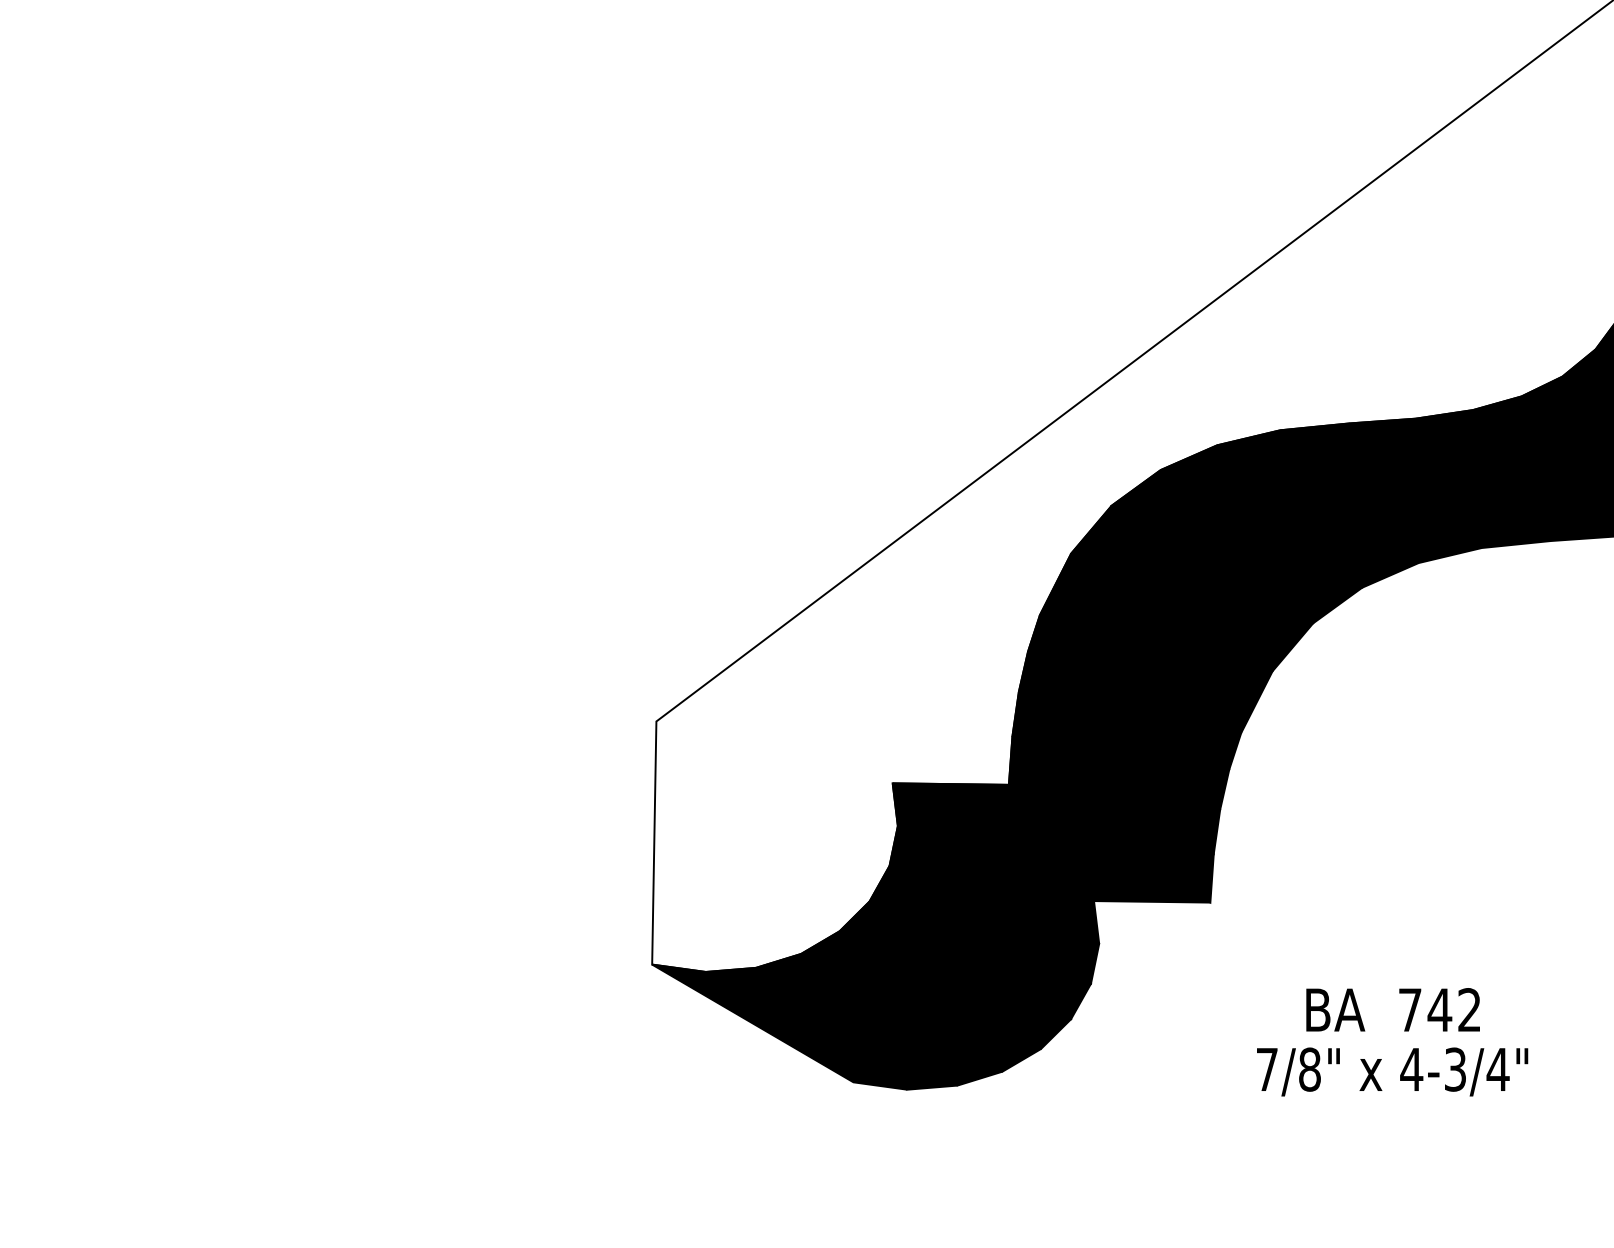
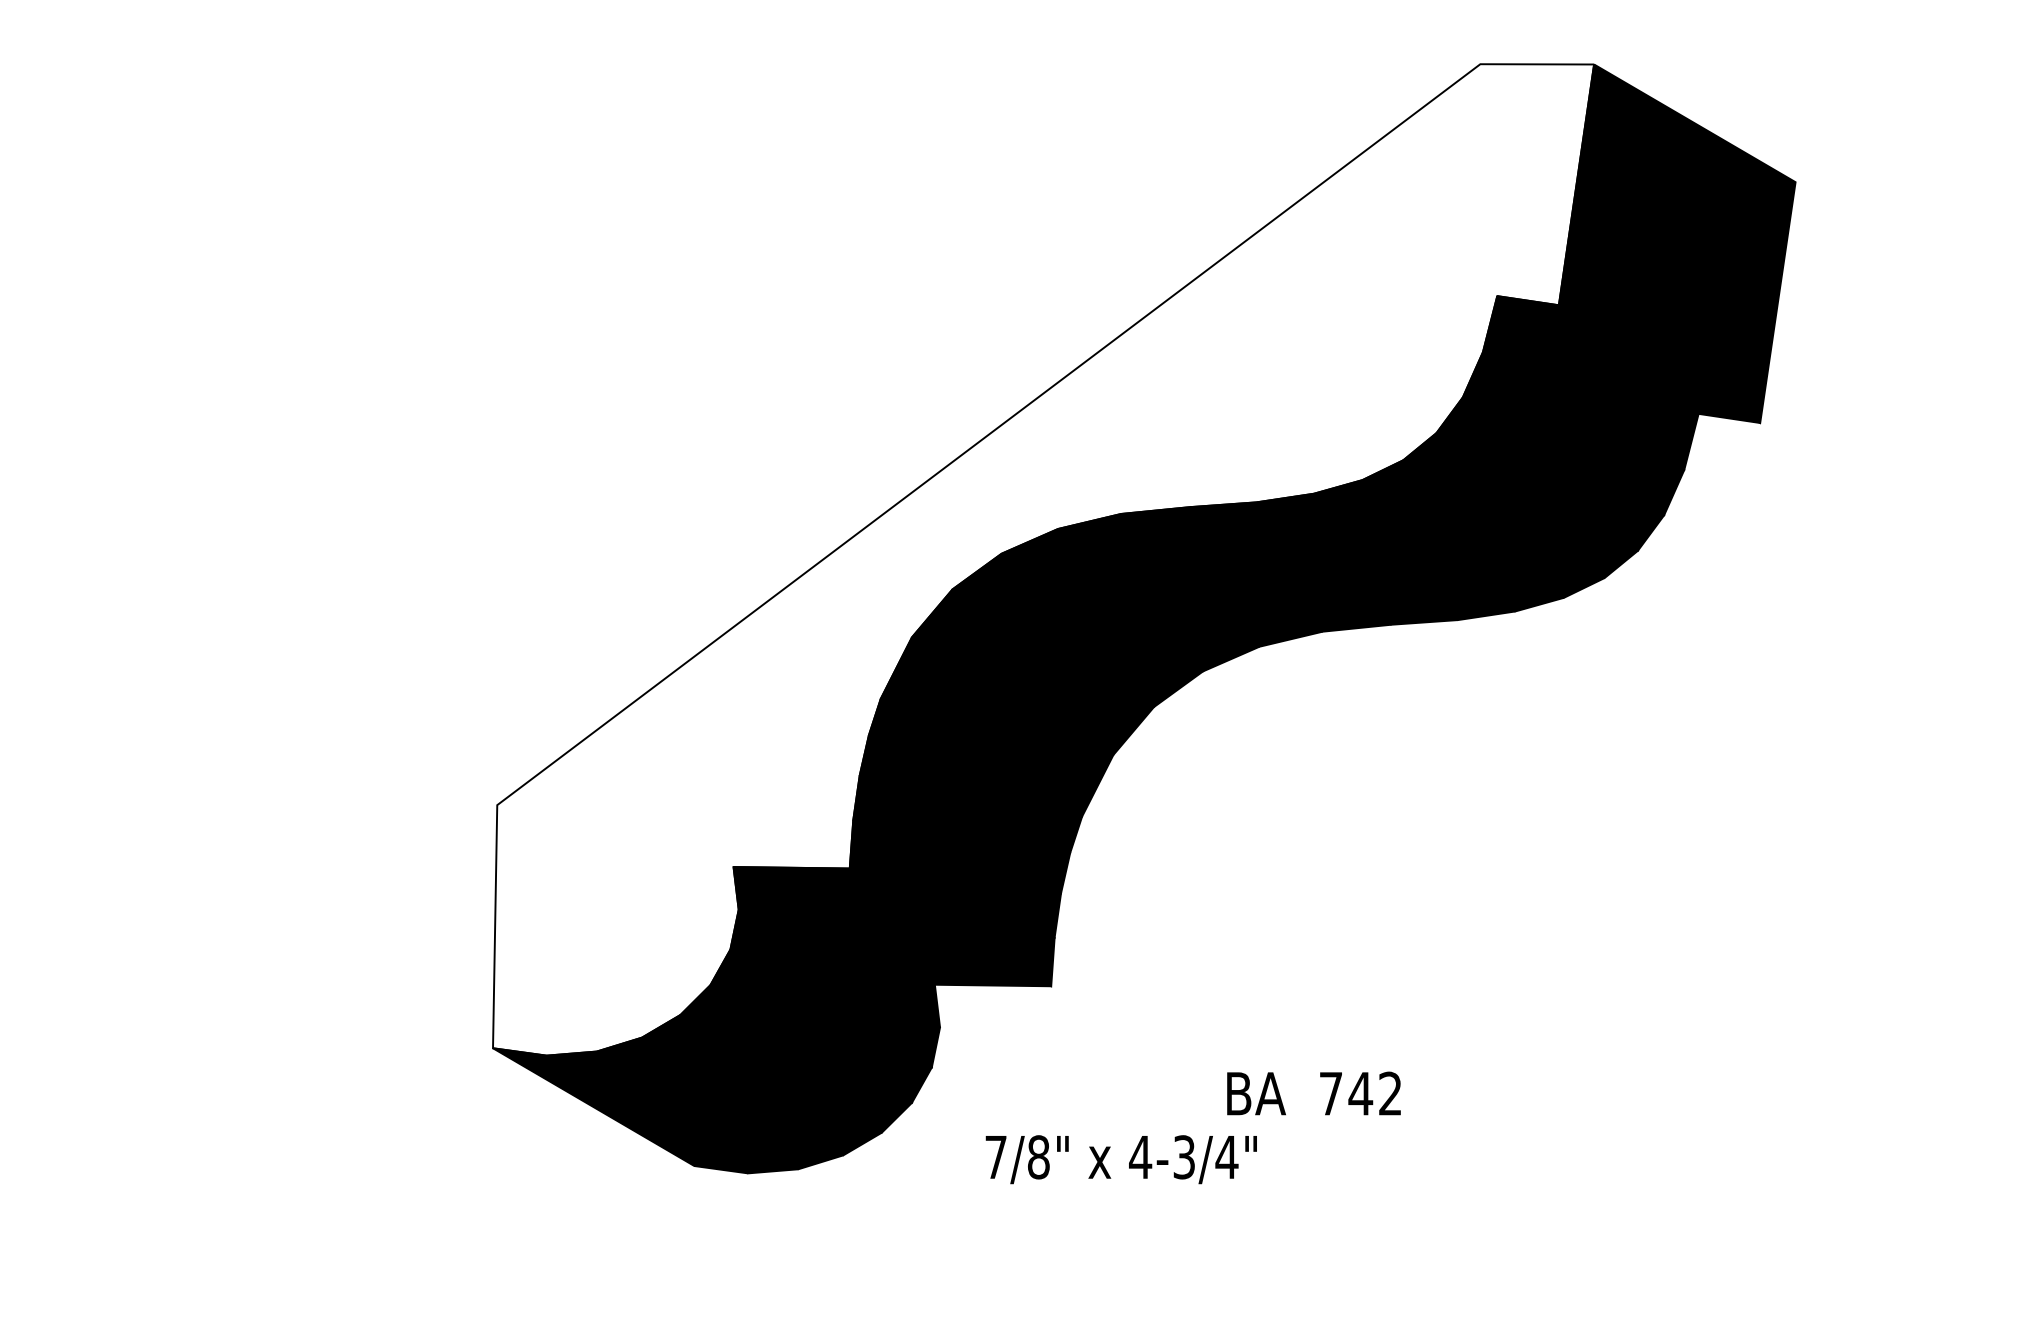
text: (1392, 1009) -> (1313, 1093), moved
text: (1391, 1071) -> (1120, 1159), moved

